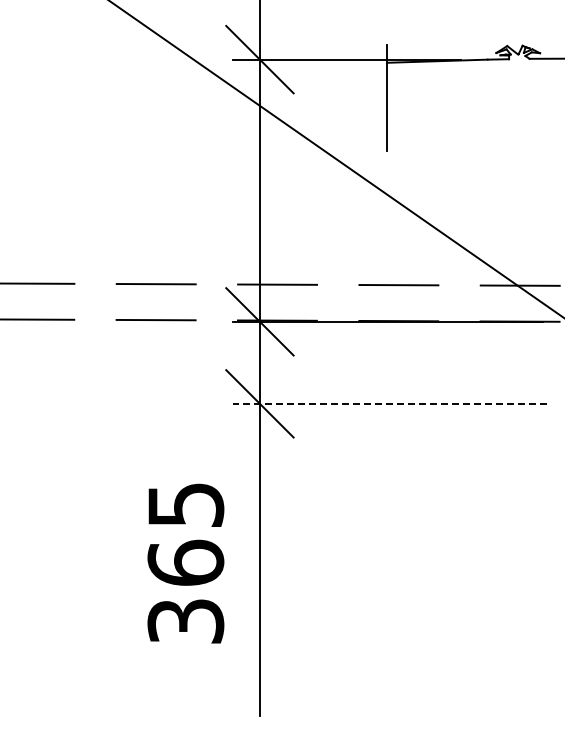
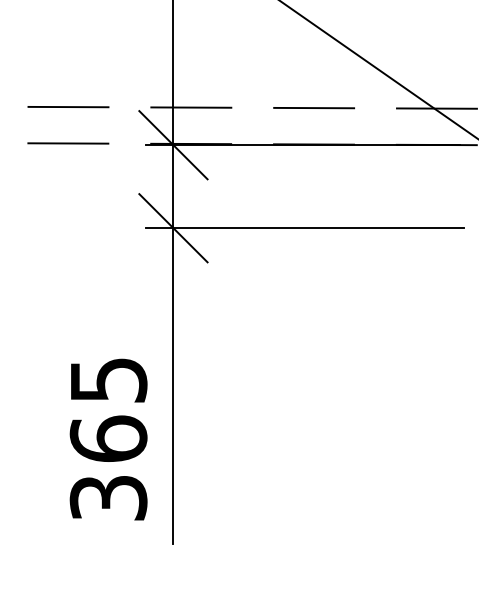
line: (389, 403) -> (304, 227), dashed -> solid
text: (185, 563) -> (108, 439), moved

